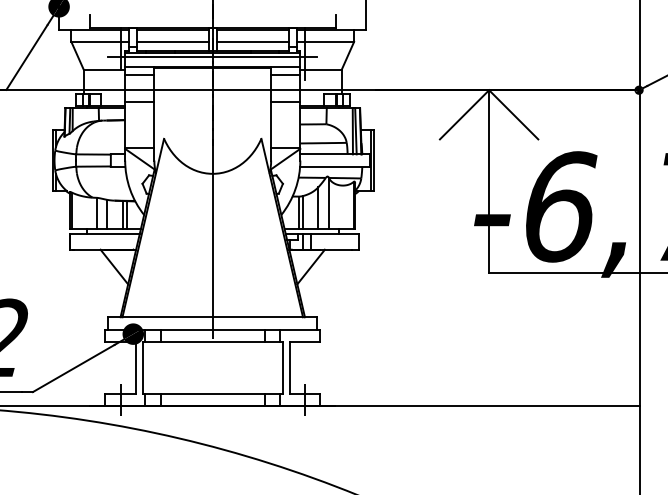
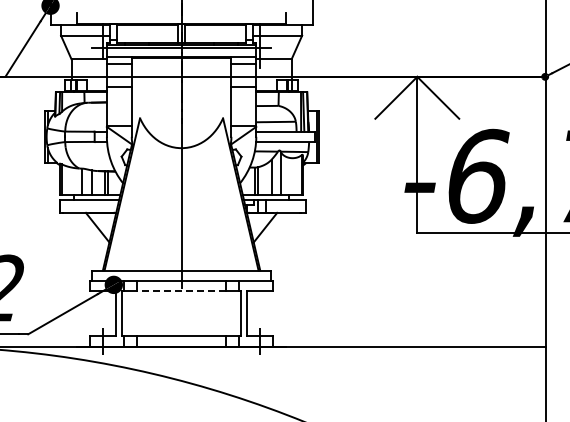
line: (172, 41) -> (147, 35), removed
line: (252, 41) -> (215, 35), removed
line: (212, 341) -> (181, 291), solid -> dashed

